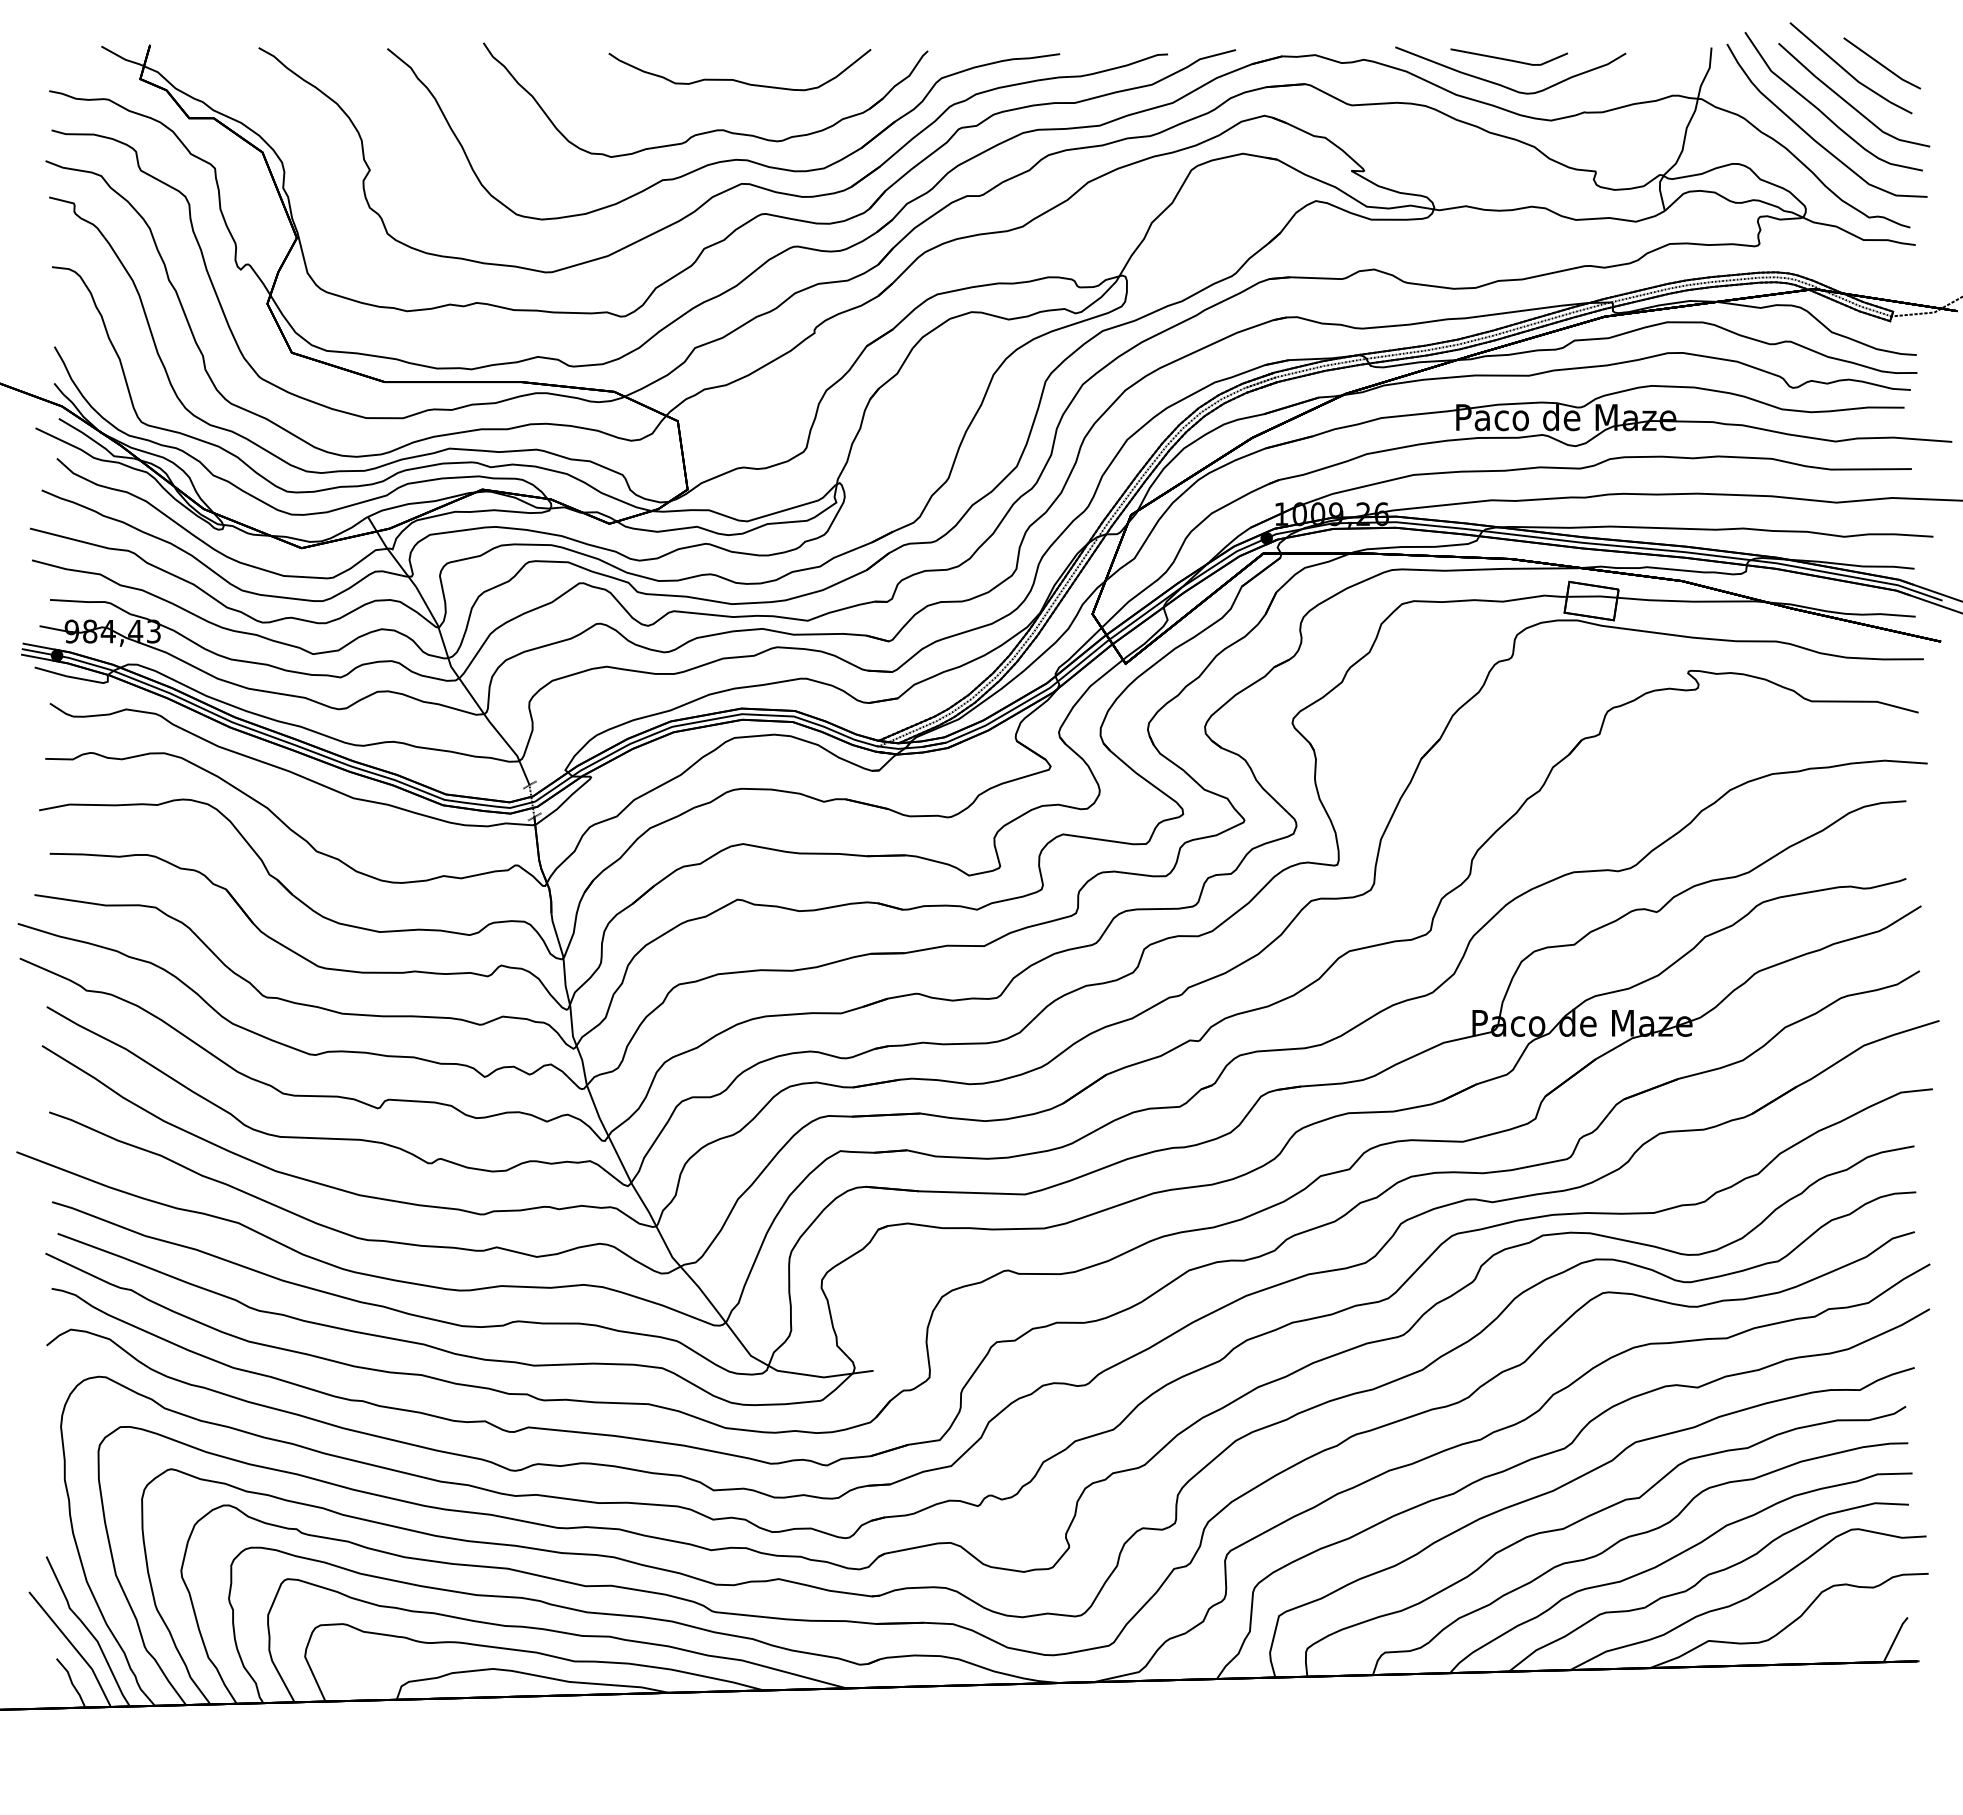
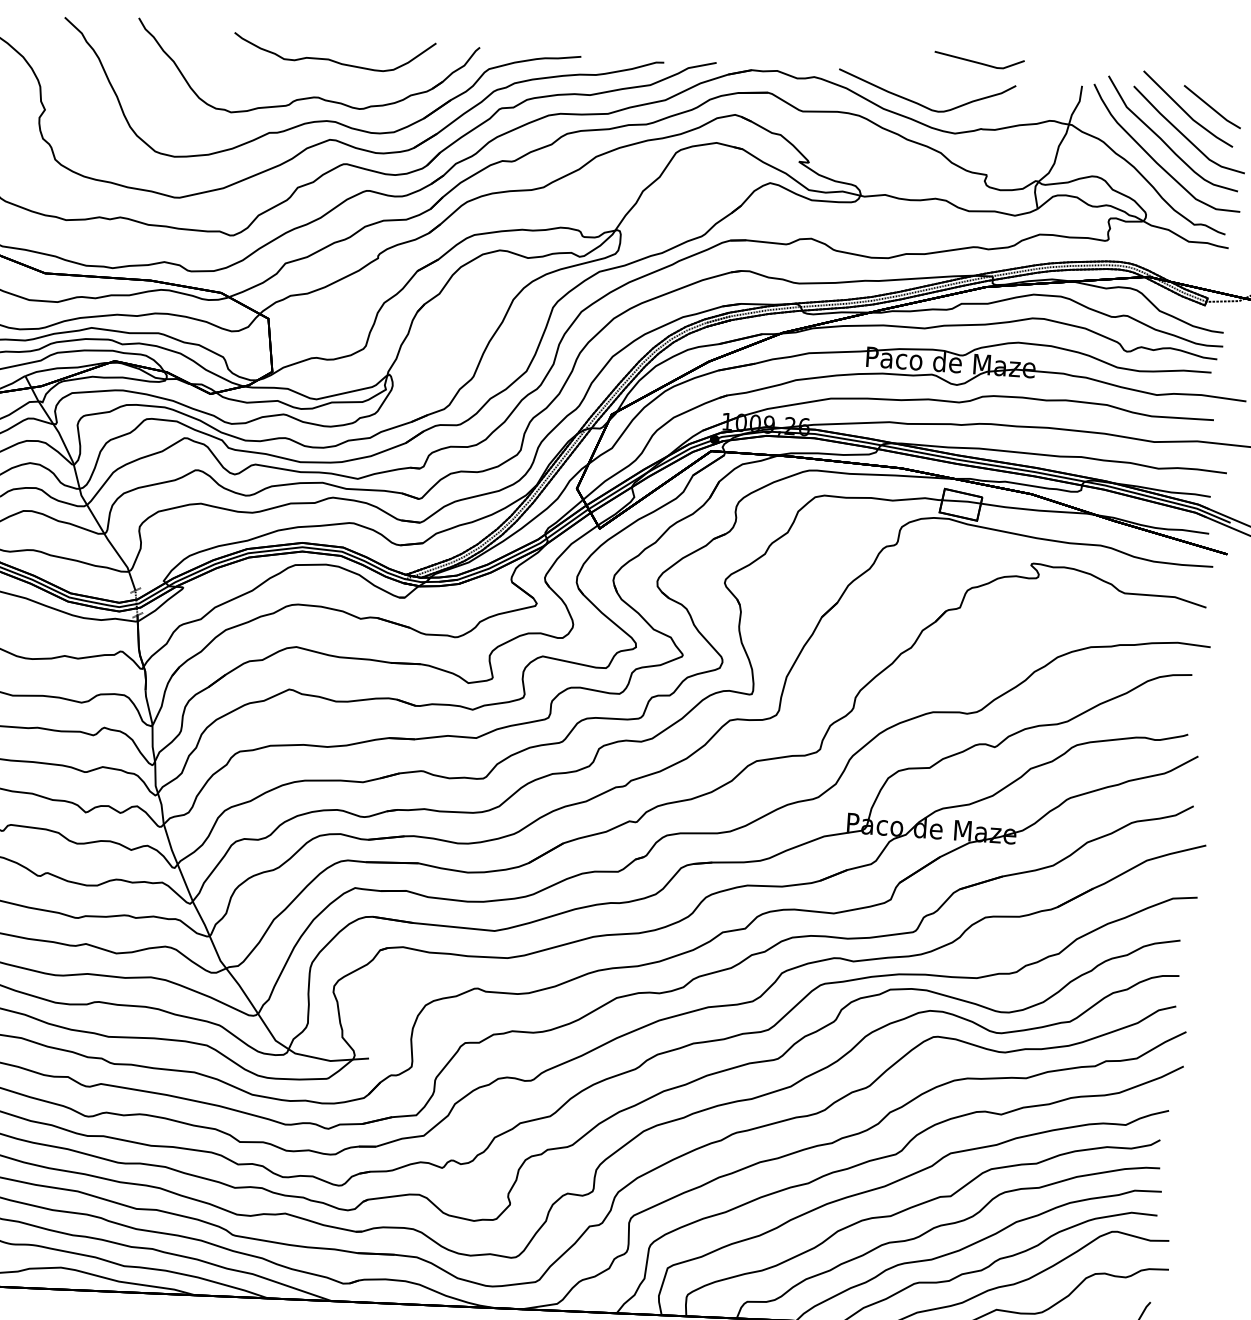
line: (1506, 58) -> (977, 61), moved

